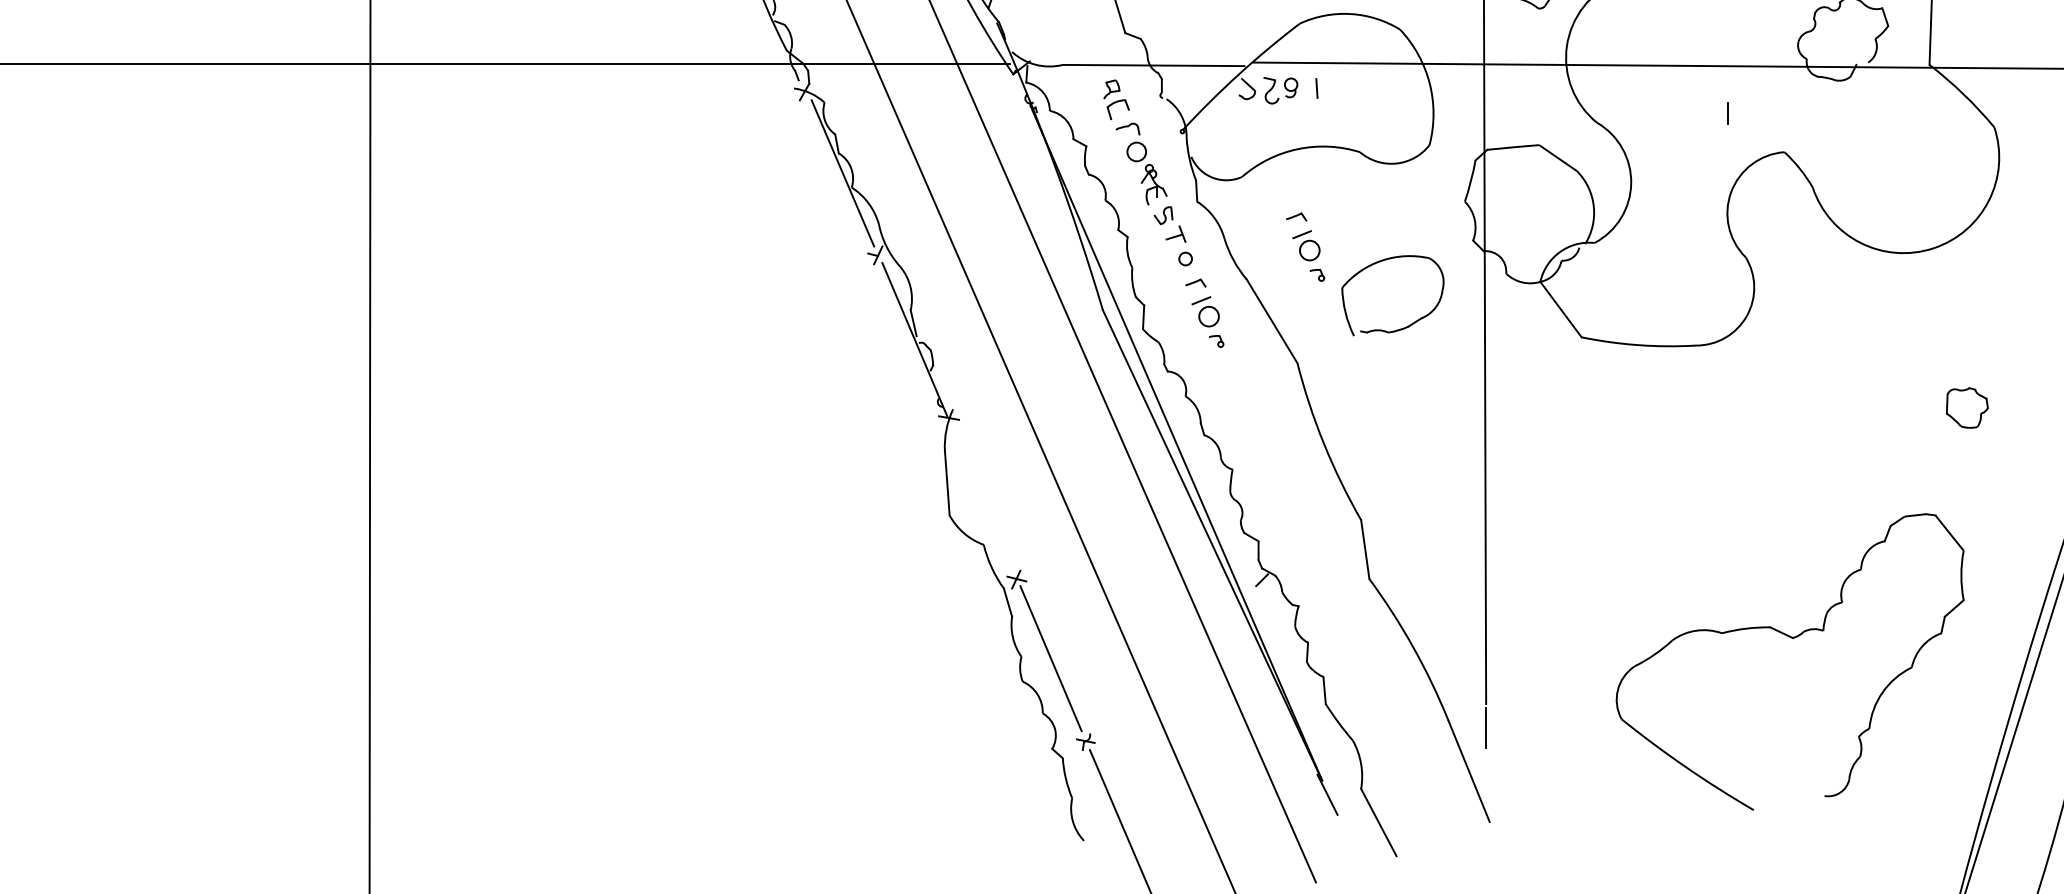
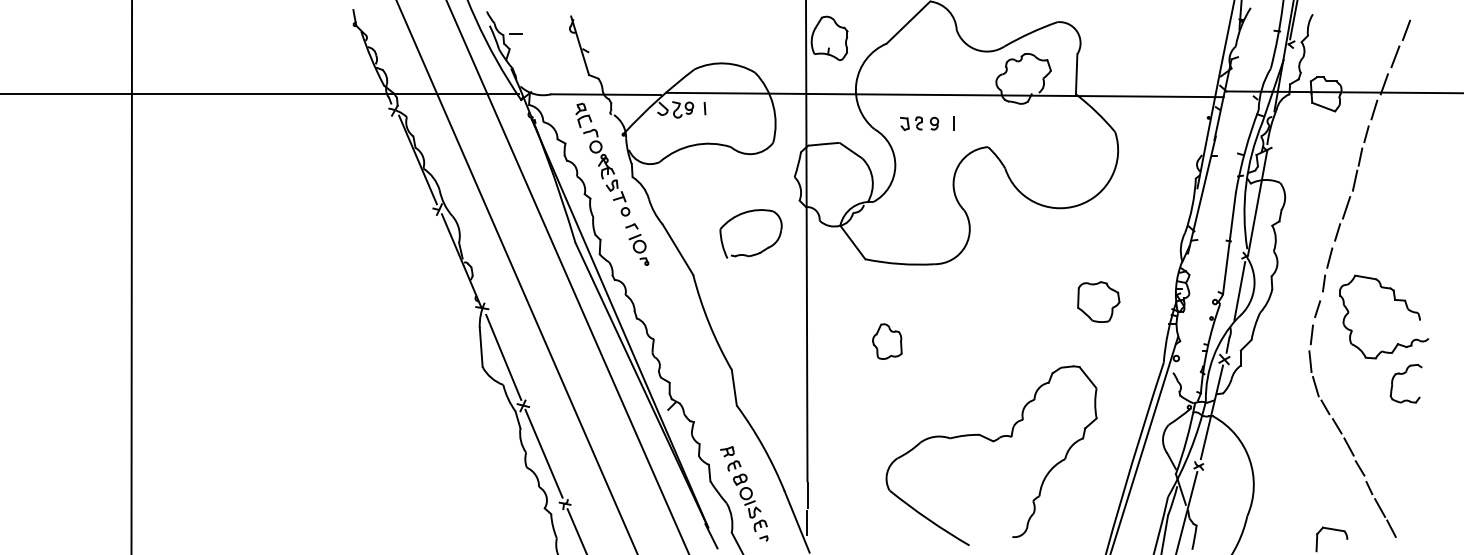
part: (1671, 113) -> (919, 123), added
part: (1306, 246) -> (698, 204), removed
part: (1966, 407) -> (1098, 301), size x1.67
part: (1618, 473) -> (887, 341), added
line: (984, 497) -> (503, 356), added
part: (1382, 724) -> (744, 493), added
line: (1484, 772) -> (806, 522), added

